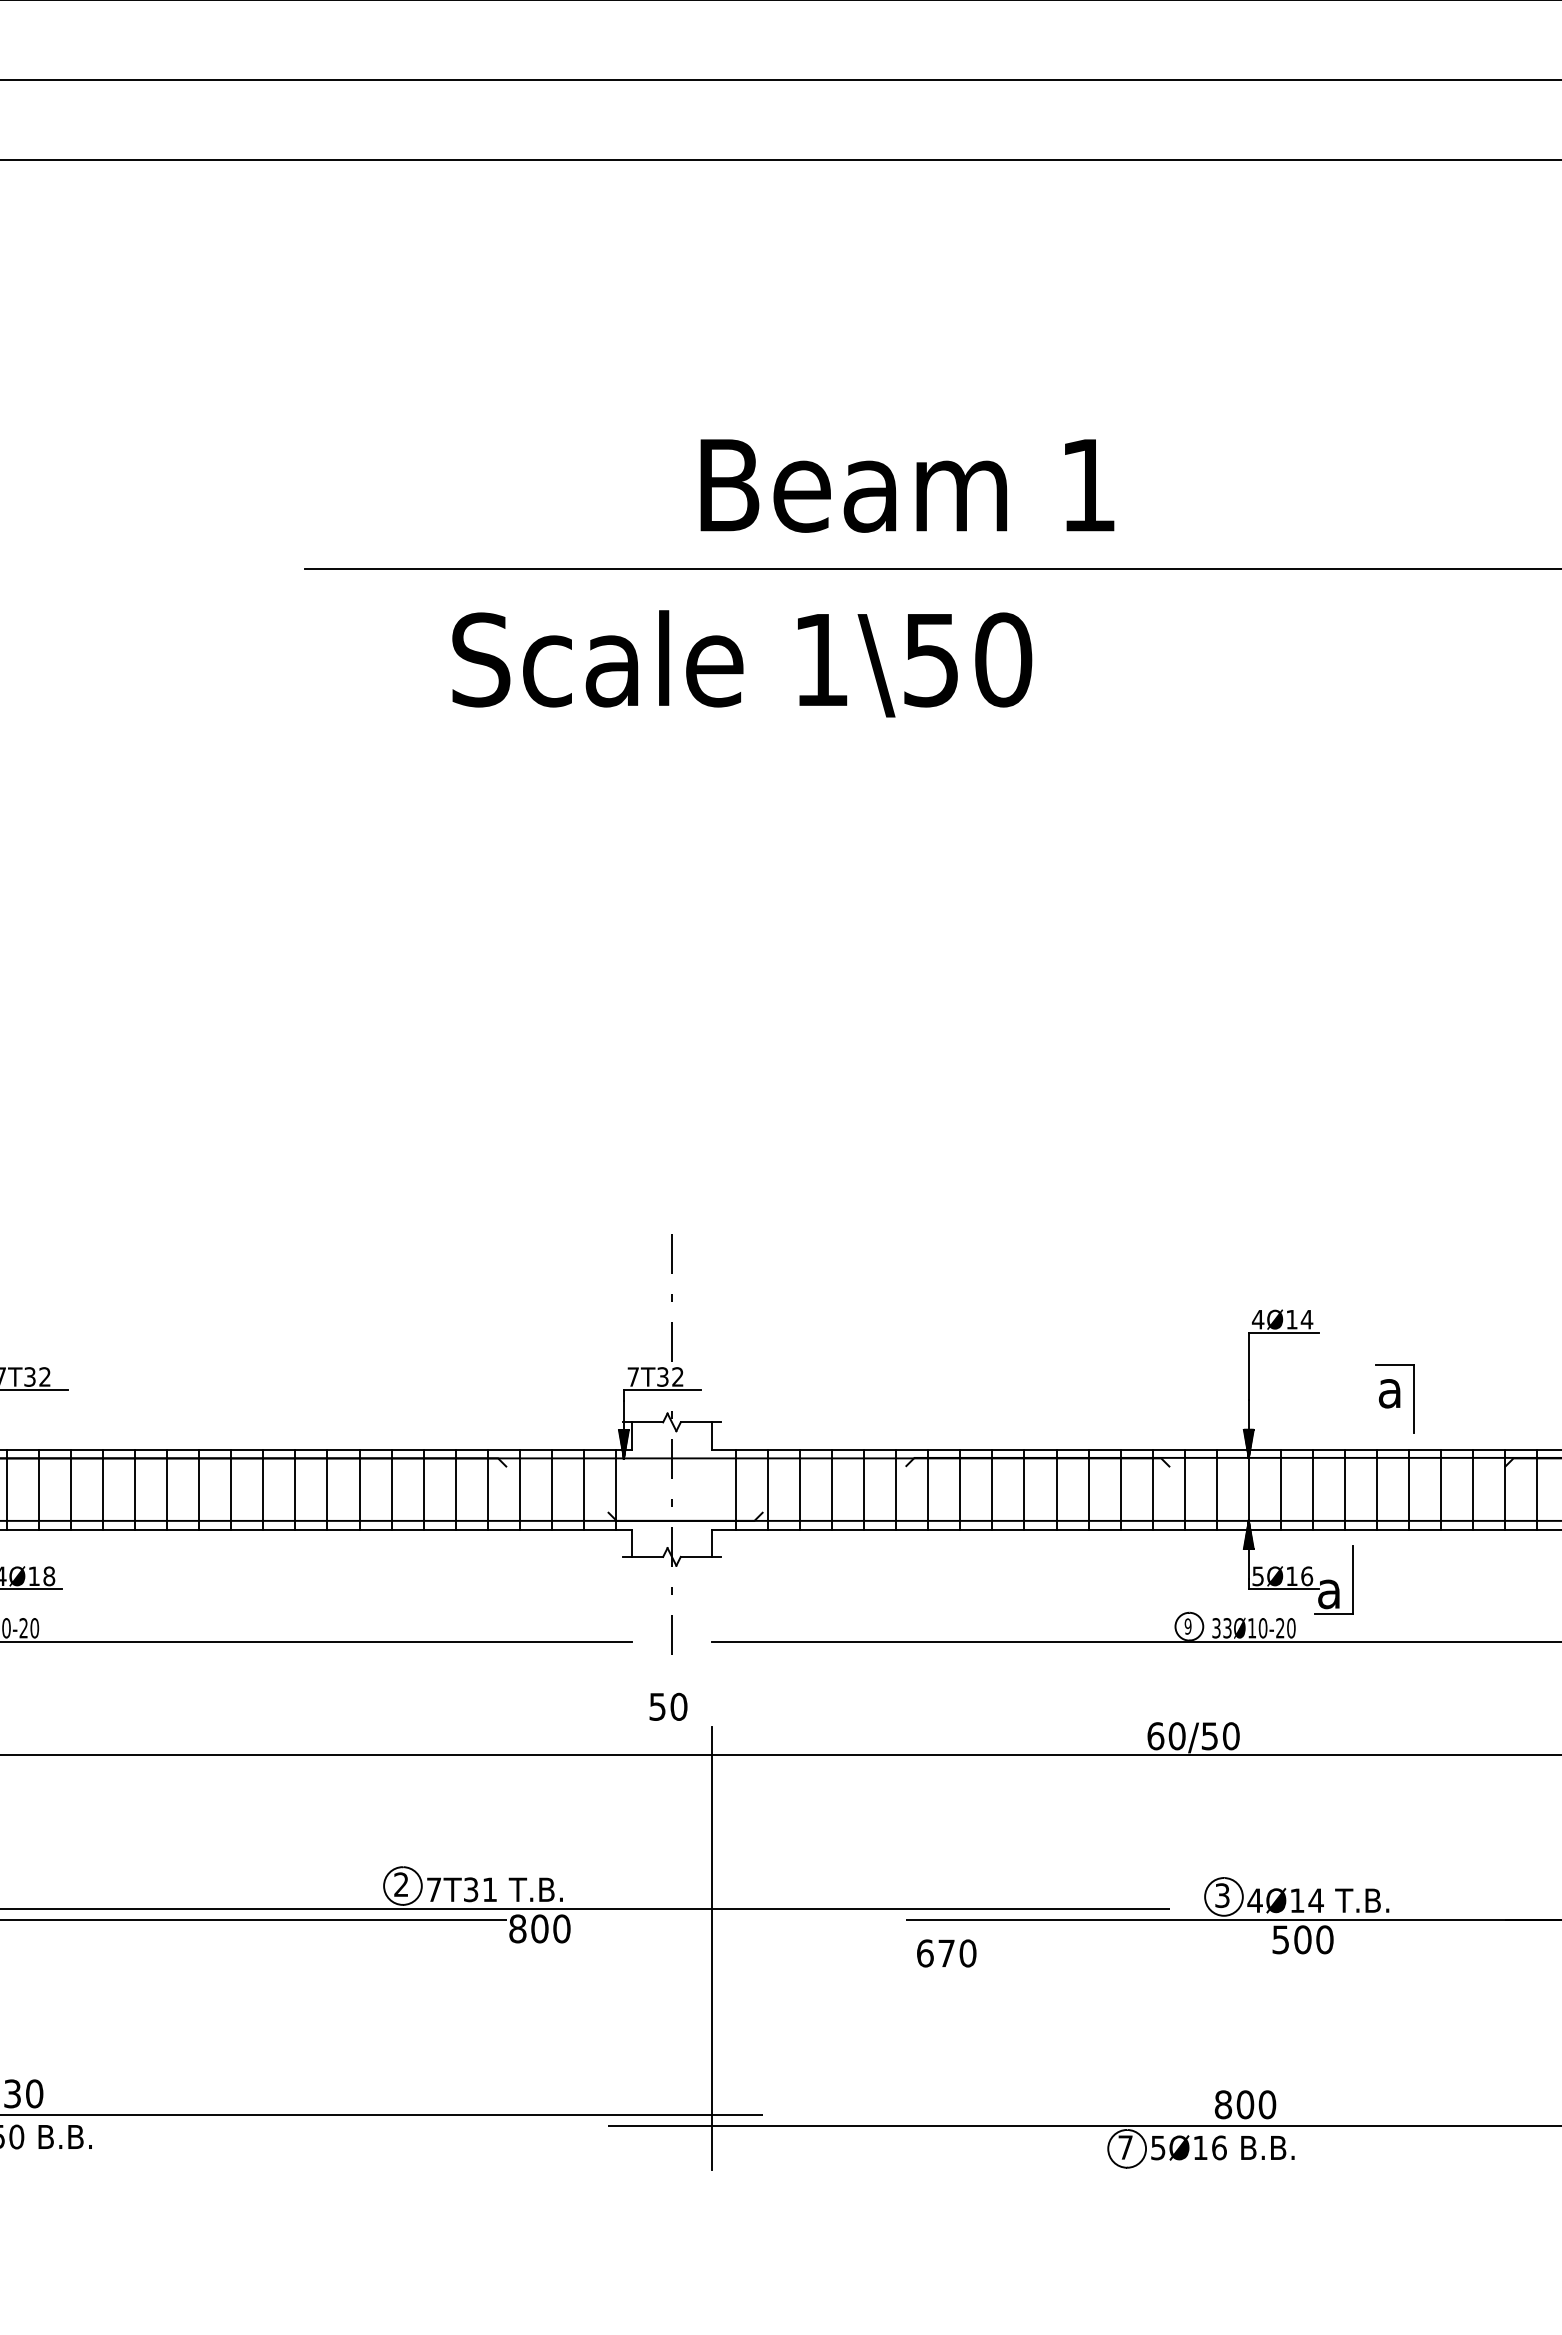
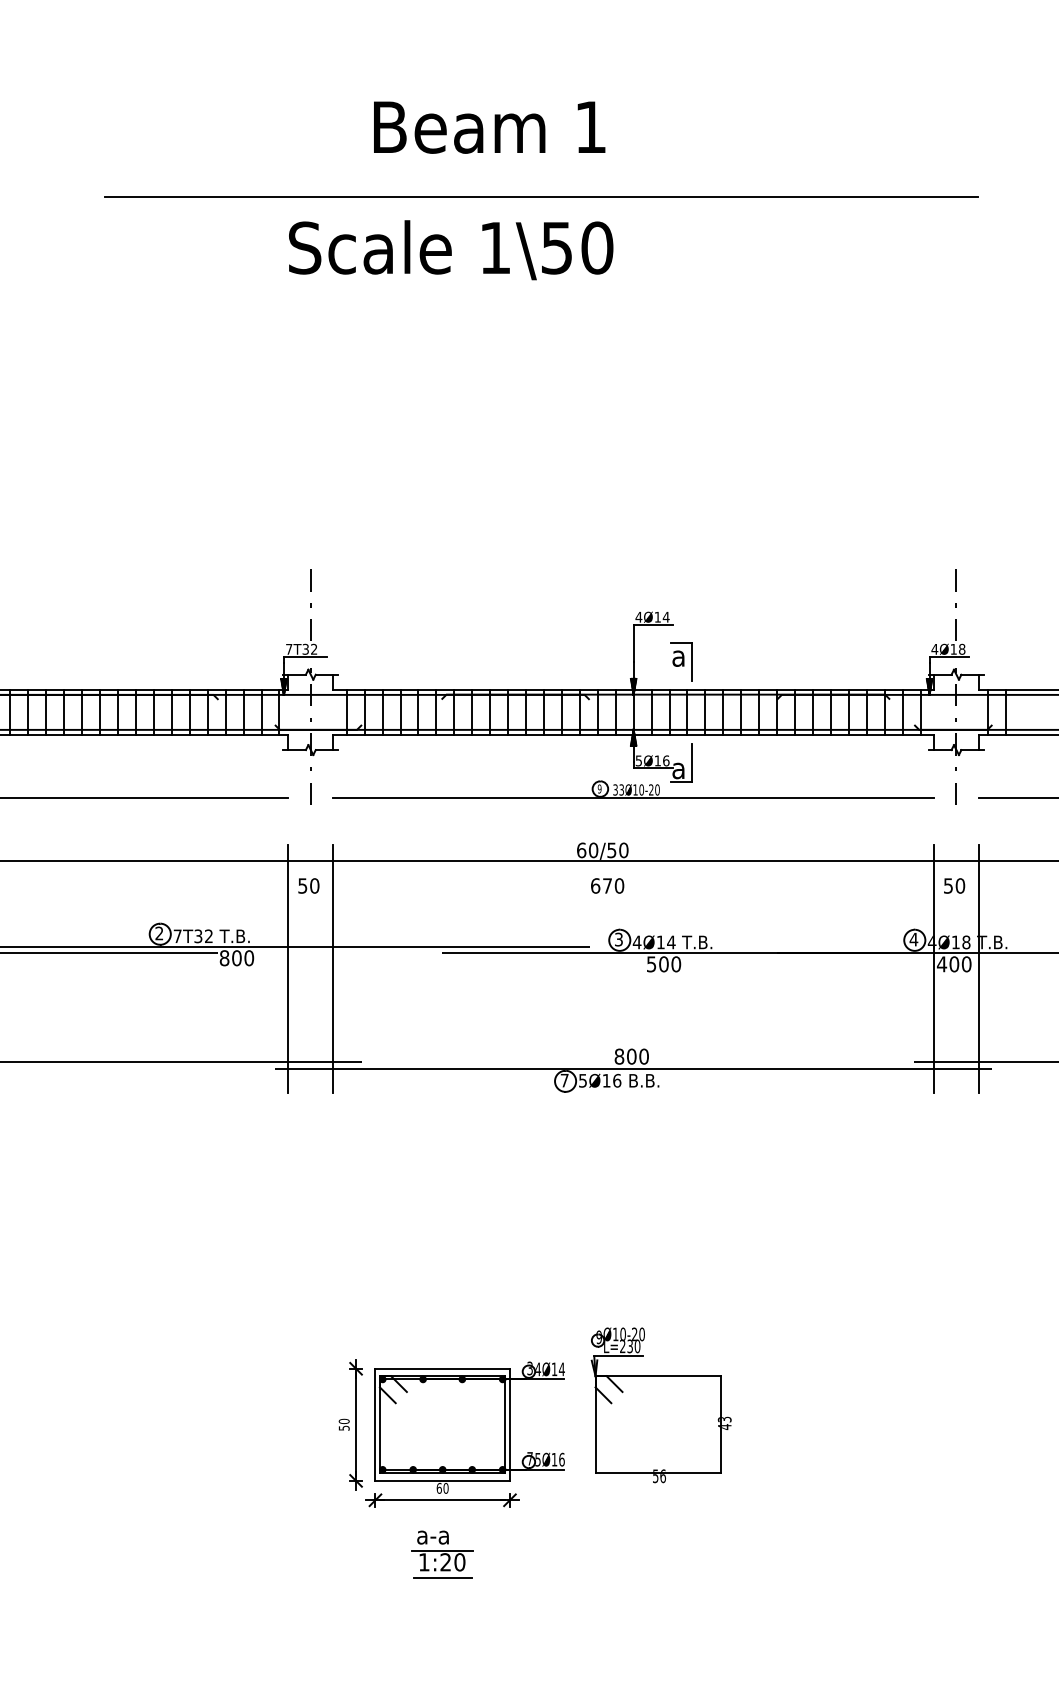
text: (907, 485) -> (489, 127), moved
text: (742, 664) -> (451, 250), moved
part: (1395, 1398) -> (681, 661), moved
text: (667, 1706) -> (308, 885), moved
text: (489, 1888) -> (208, 935), 7T31 -> 7T32
line: (632, 1949) -> (288, 969), added
text: (946, 1952) -> (607, 885), moved

